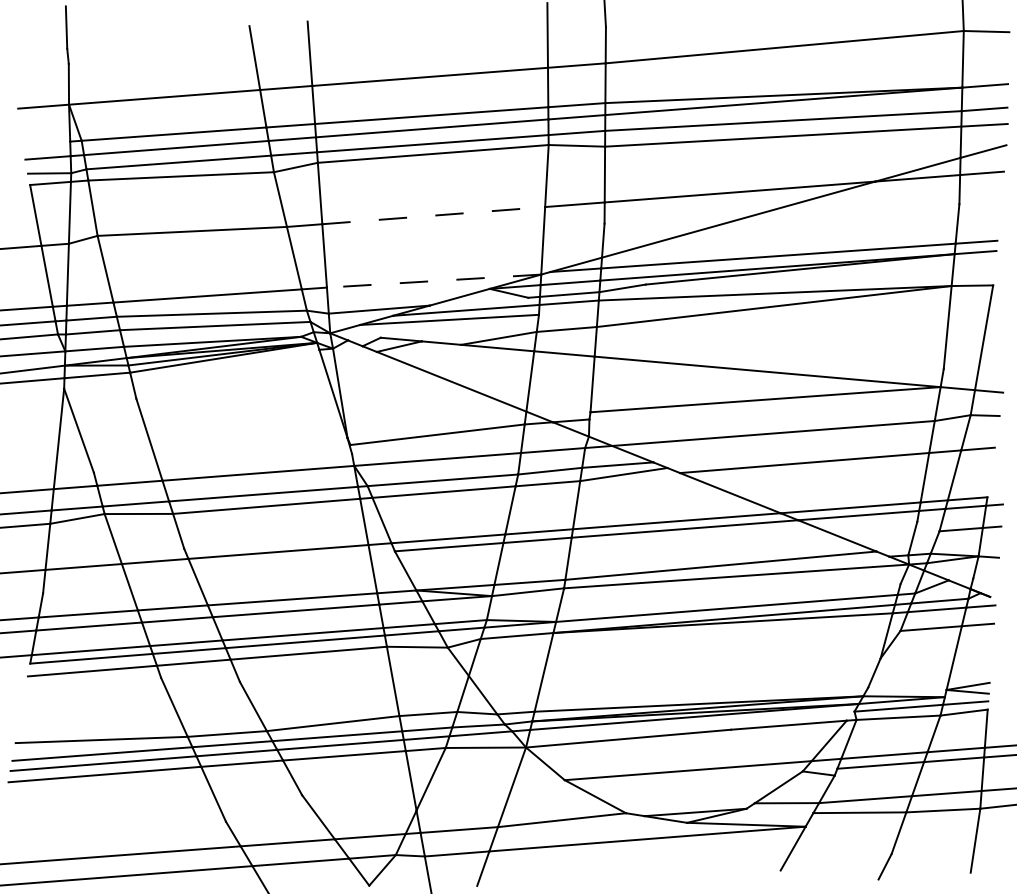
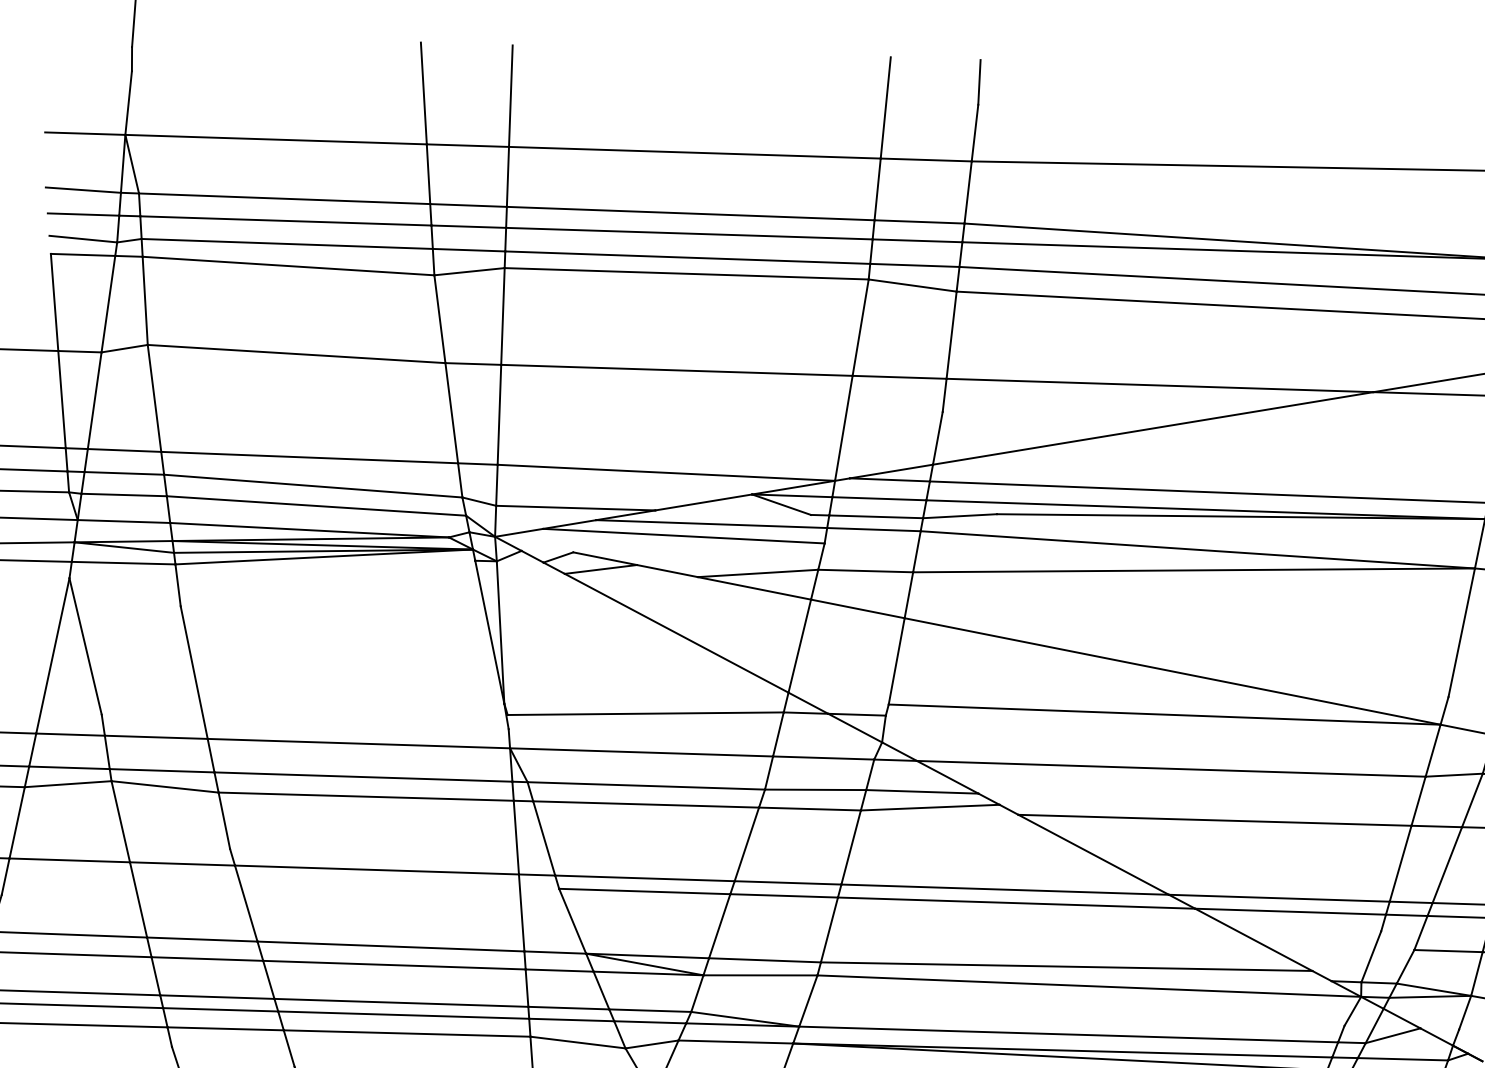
line: (46, 142) -> (83, 190), added
line: (433, 215) -> (676, 370), dashed -> solid
line: (433, 281) -> (665, 473), dashed -> solid

